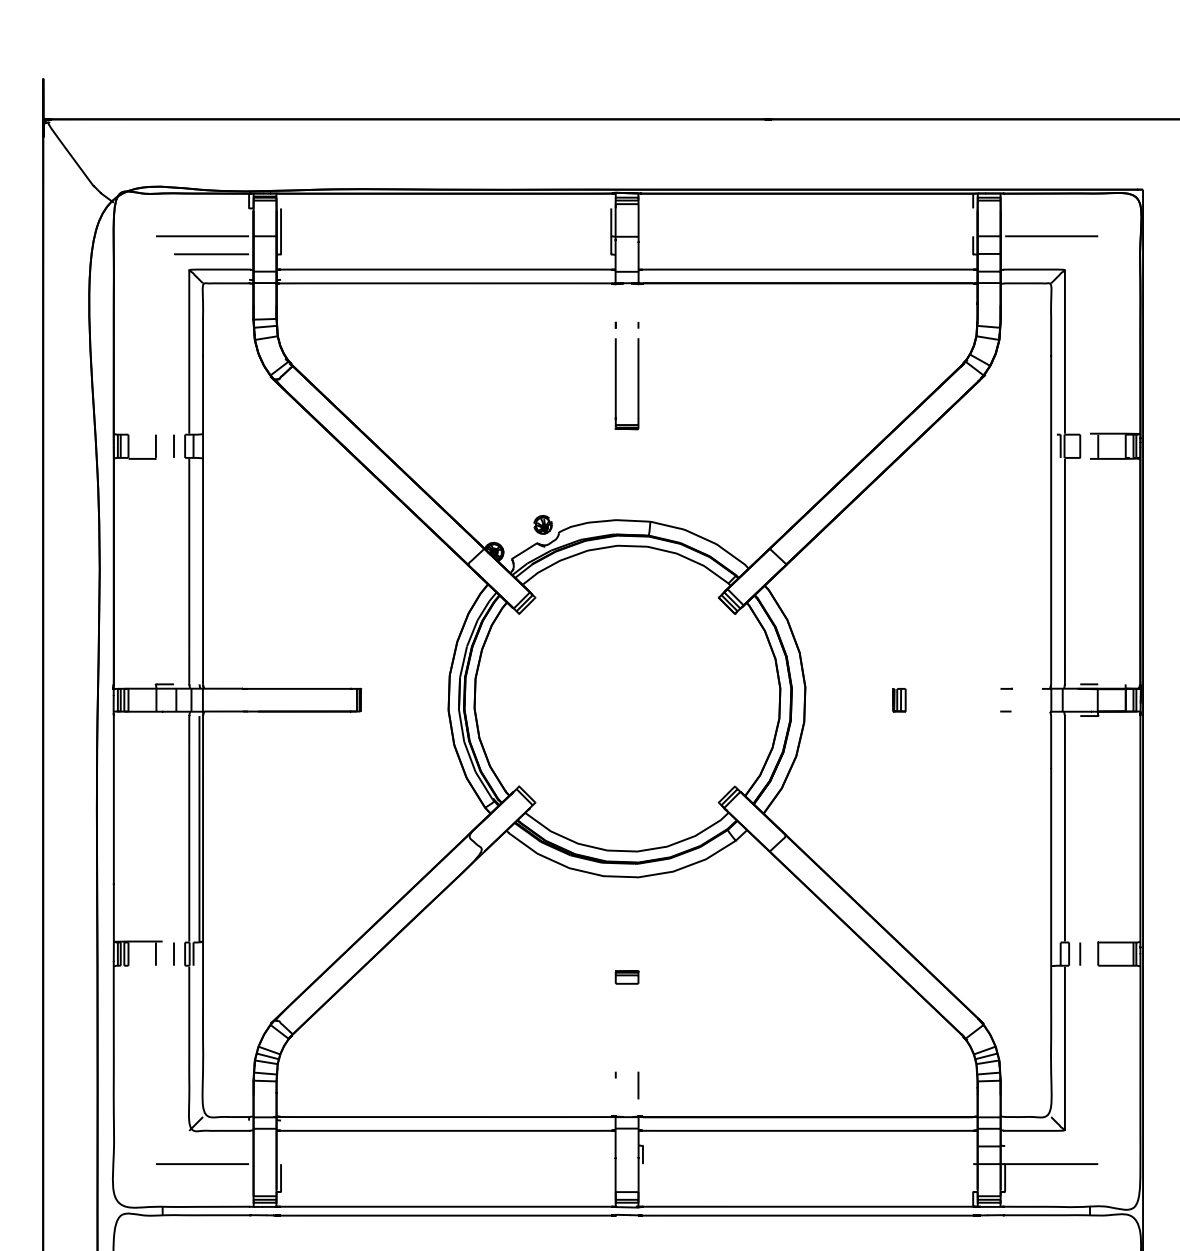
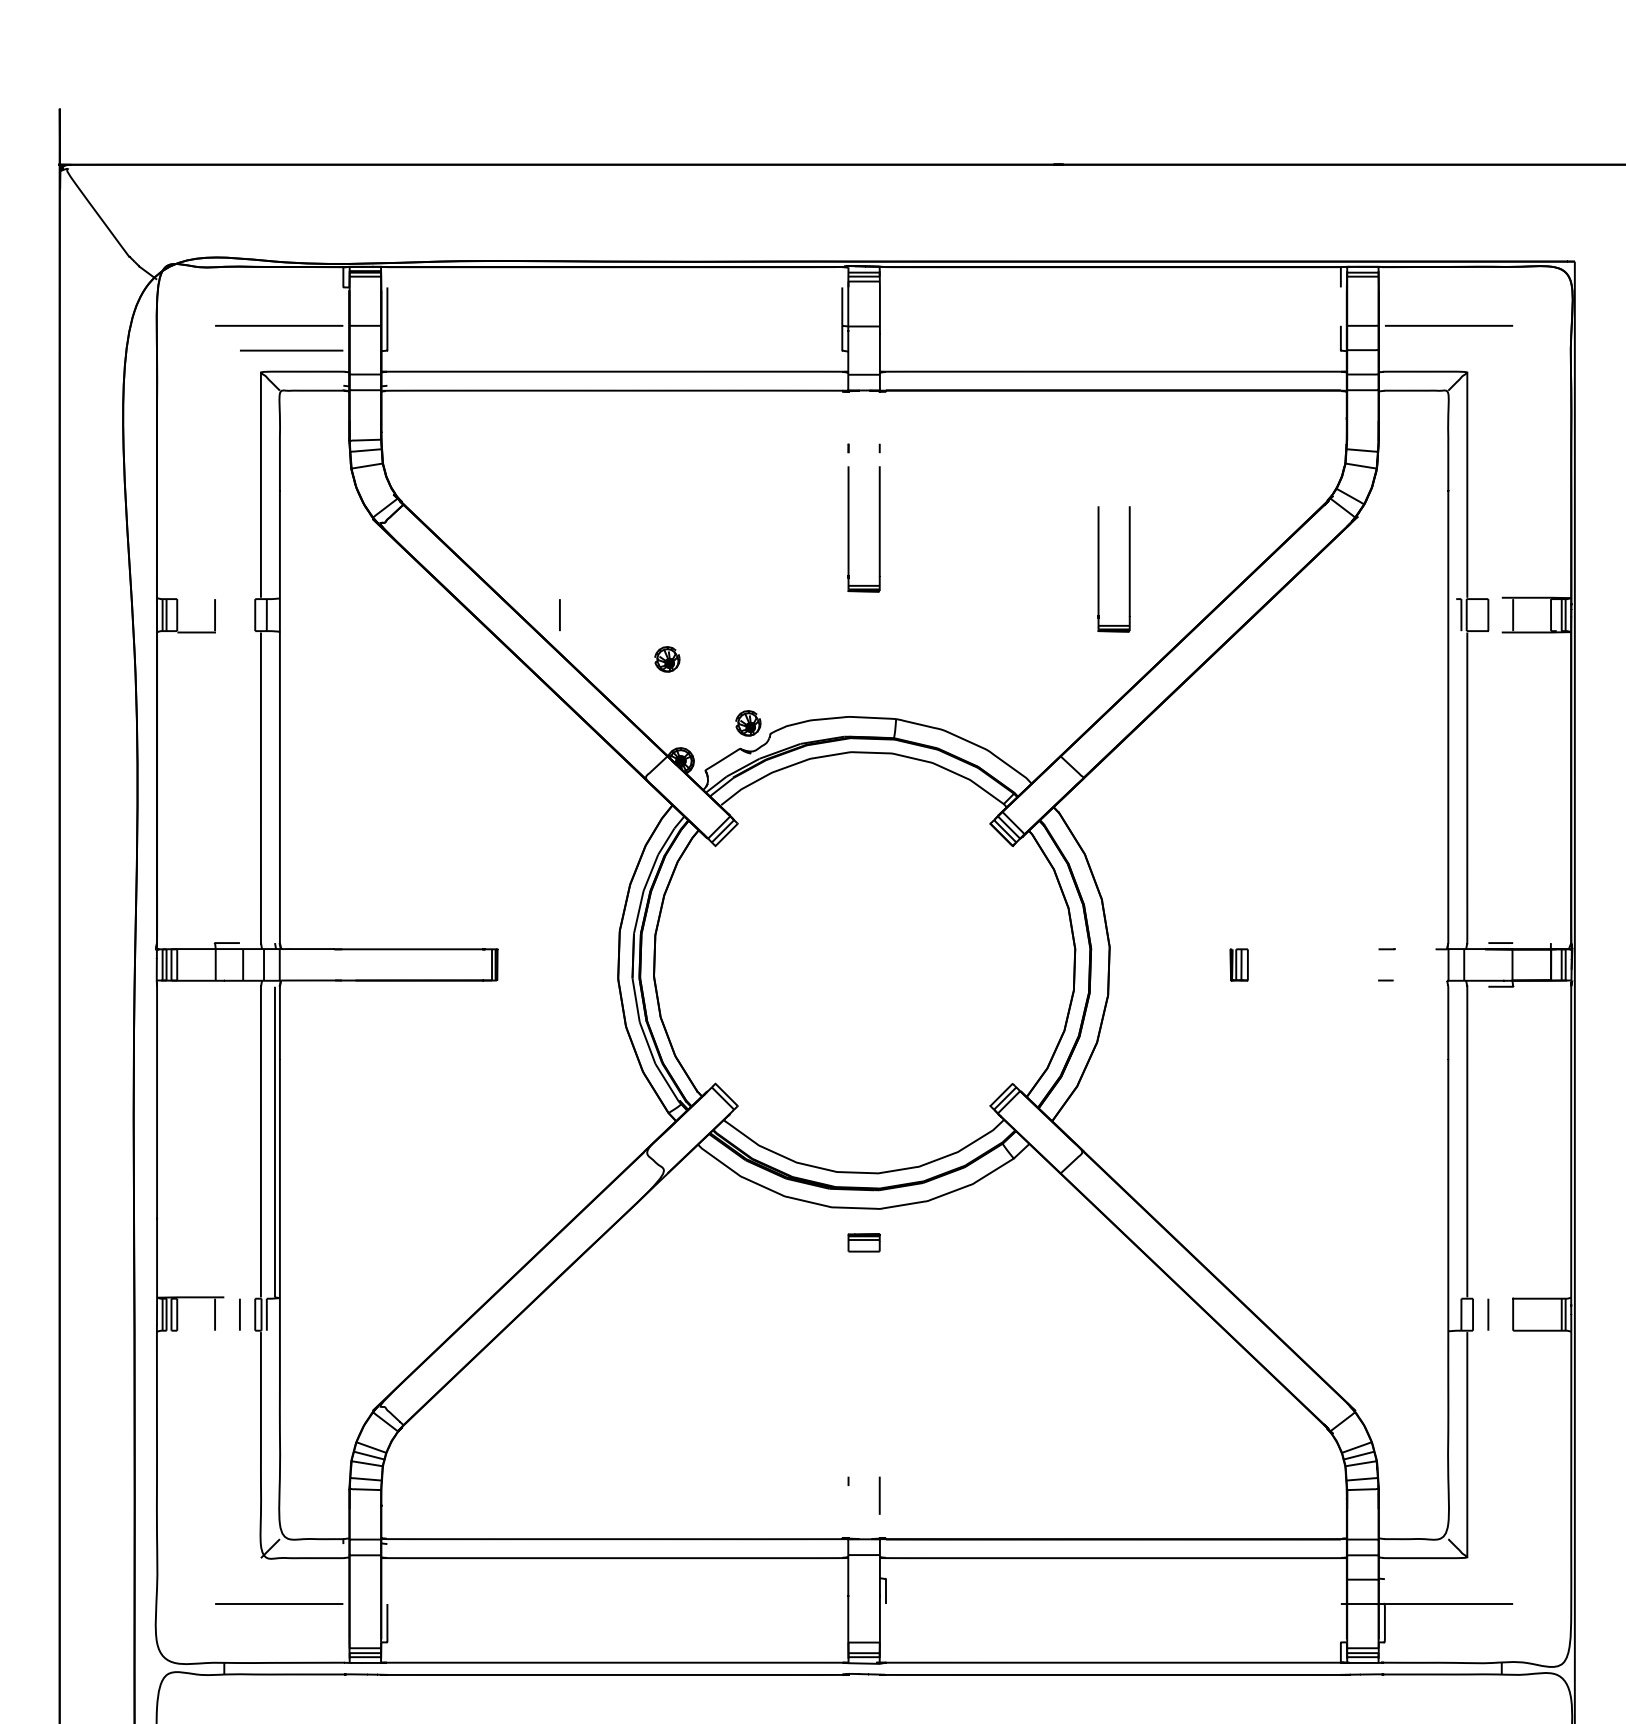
part: (797, 413) -> (1099, 569), added
line: (173, 446) -> (559, 615), moved
part: (484, 478) -> (667, 659), added
part: (626, 977) -> (863, 1242), moved

